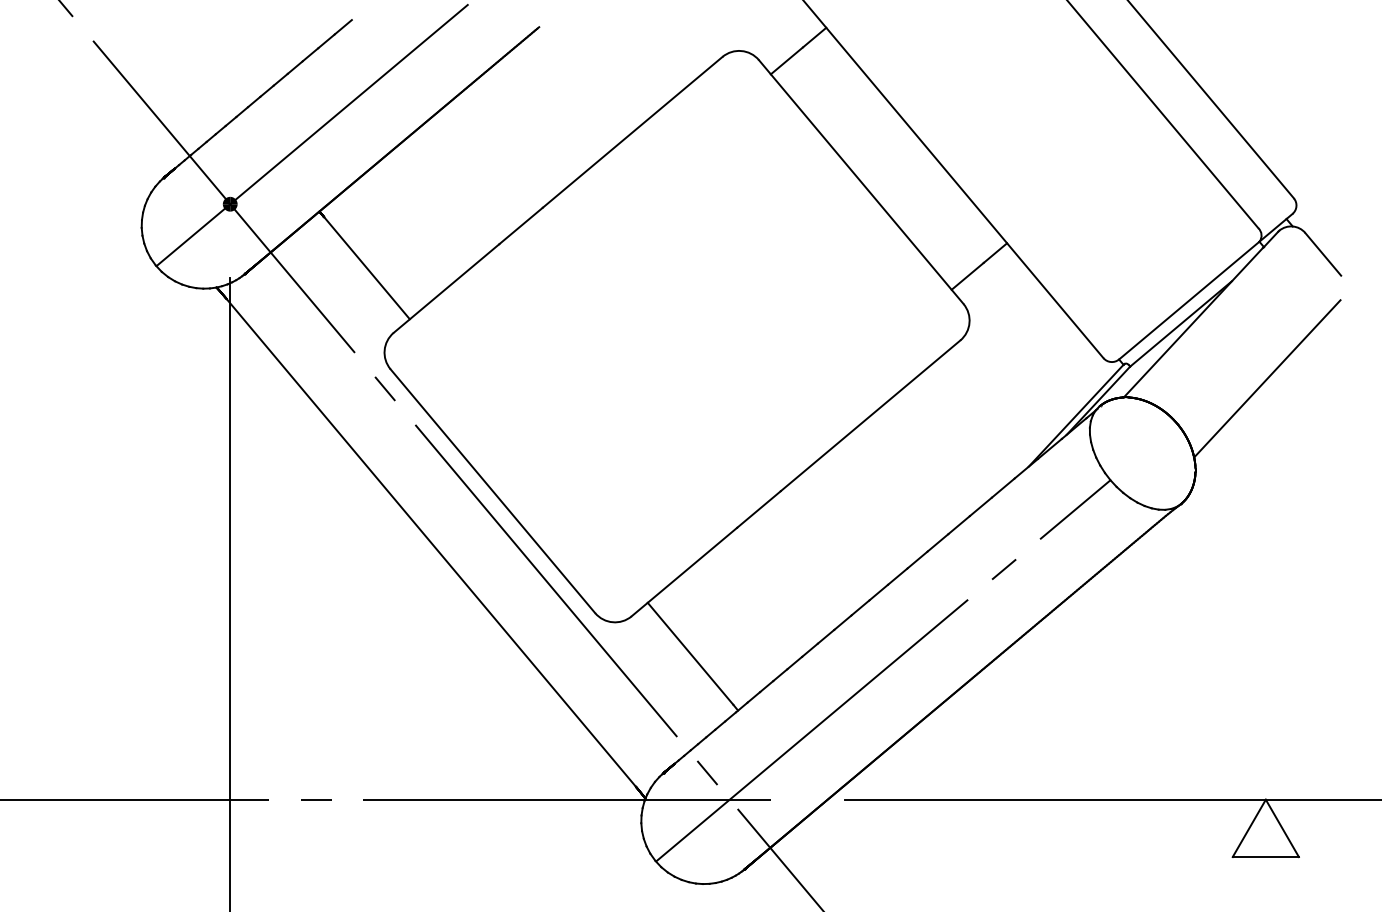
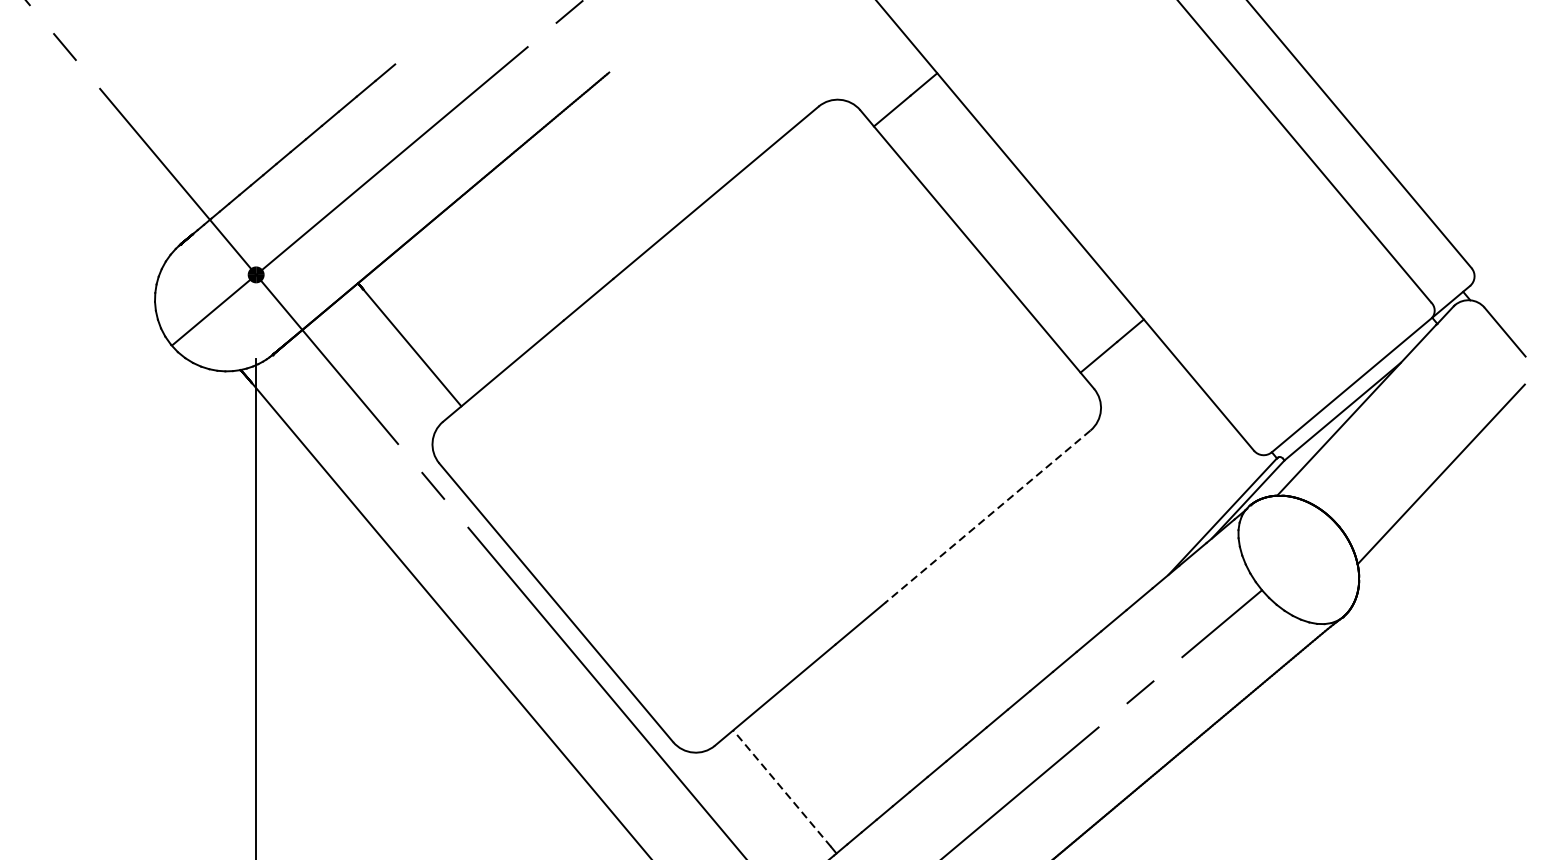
line: (870, 416) -> (987, 517), solid -> dashed
line: (690, 653) -> (782, 788), solid -> dashed

